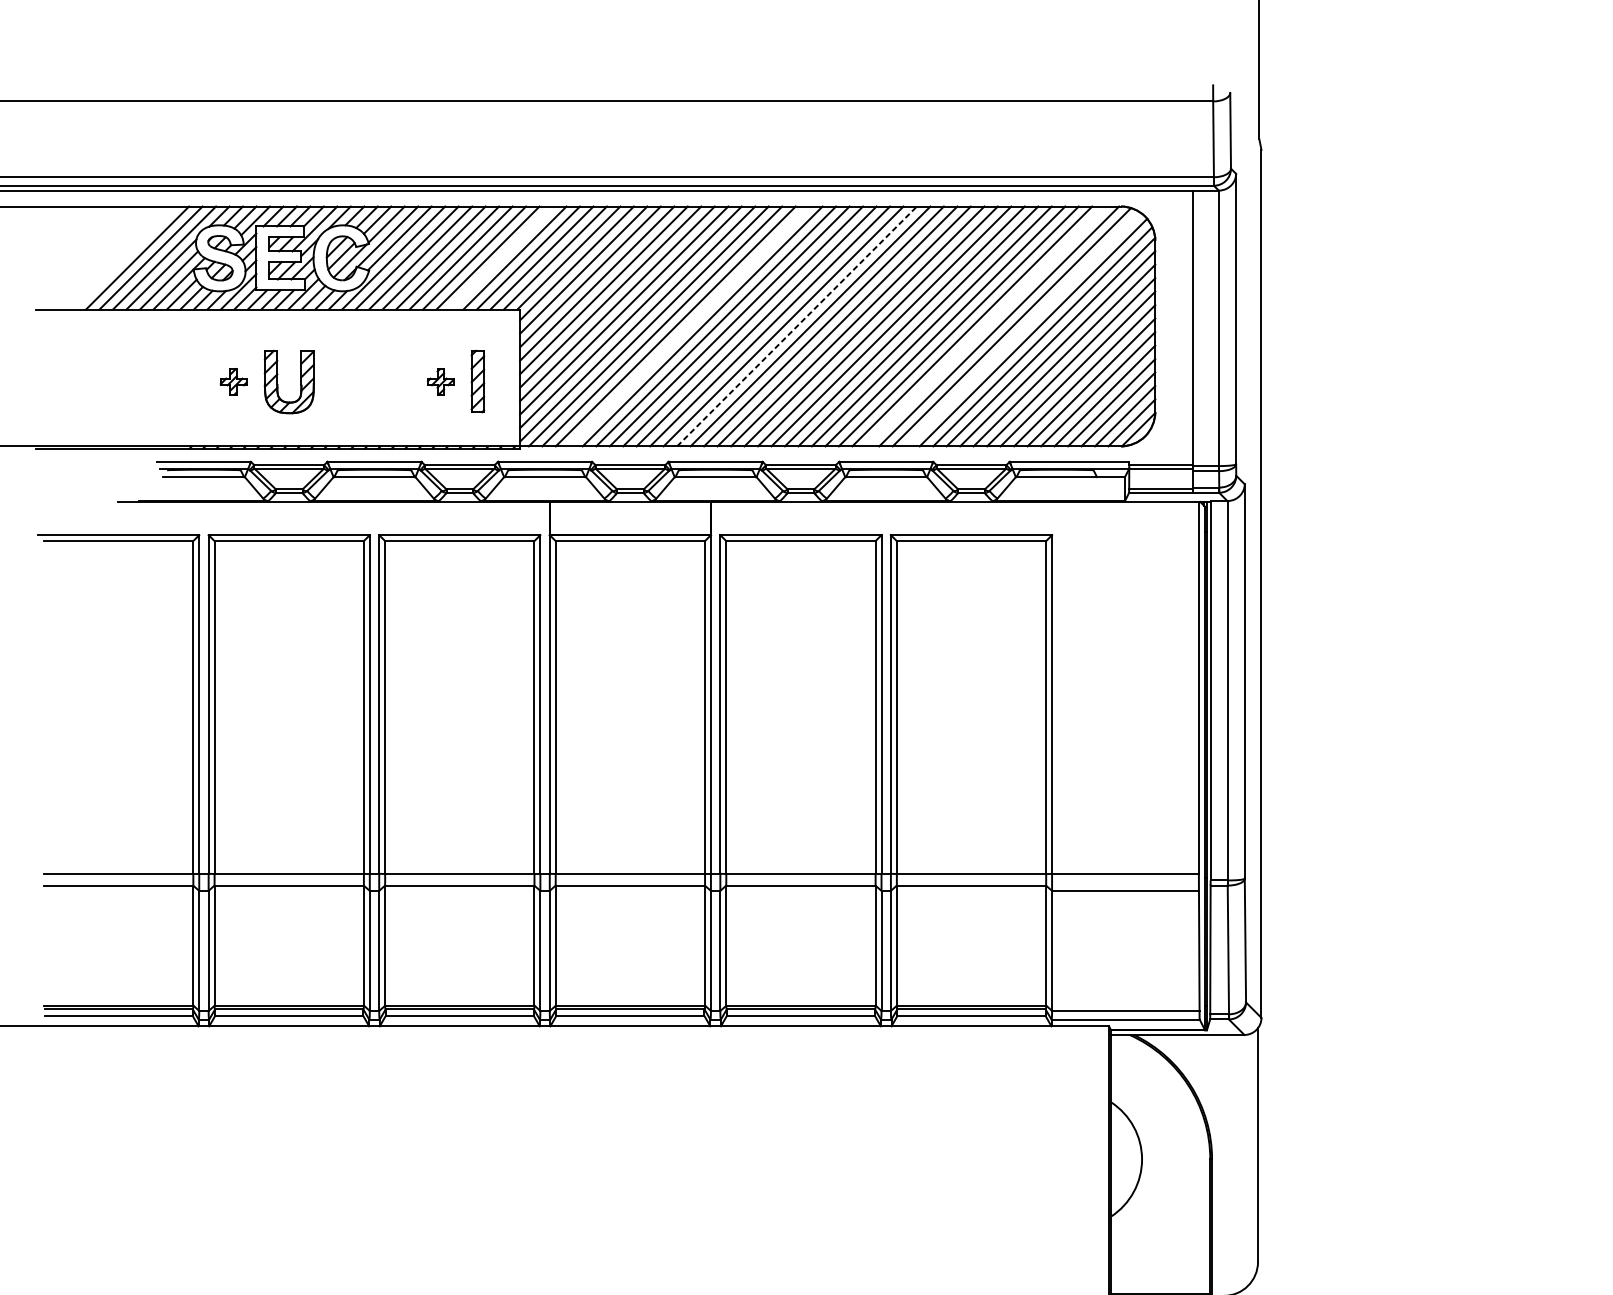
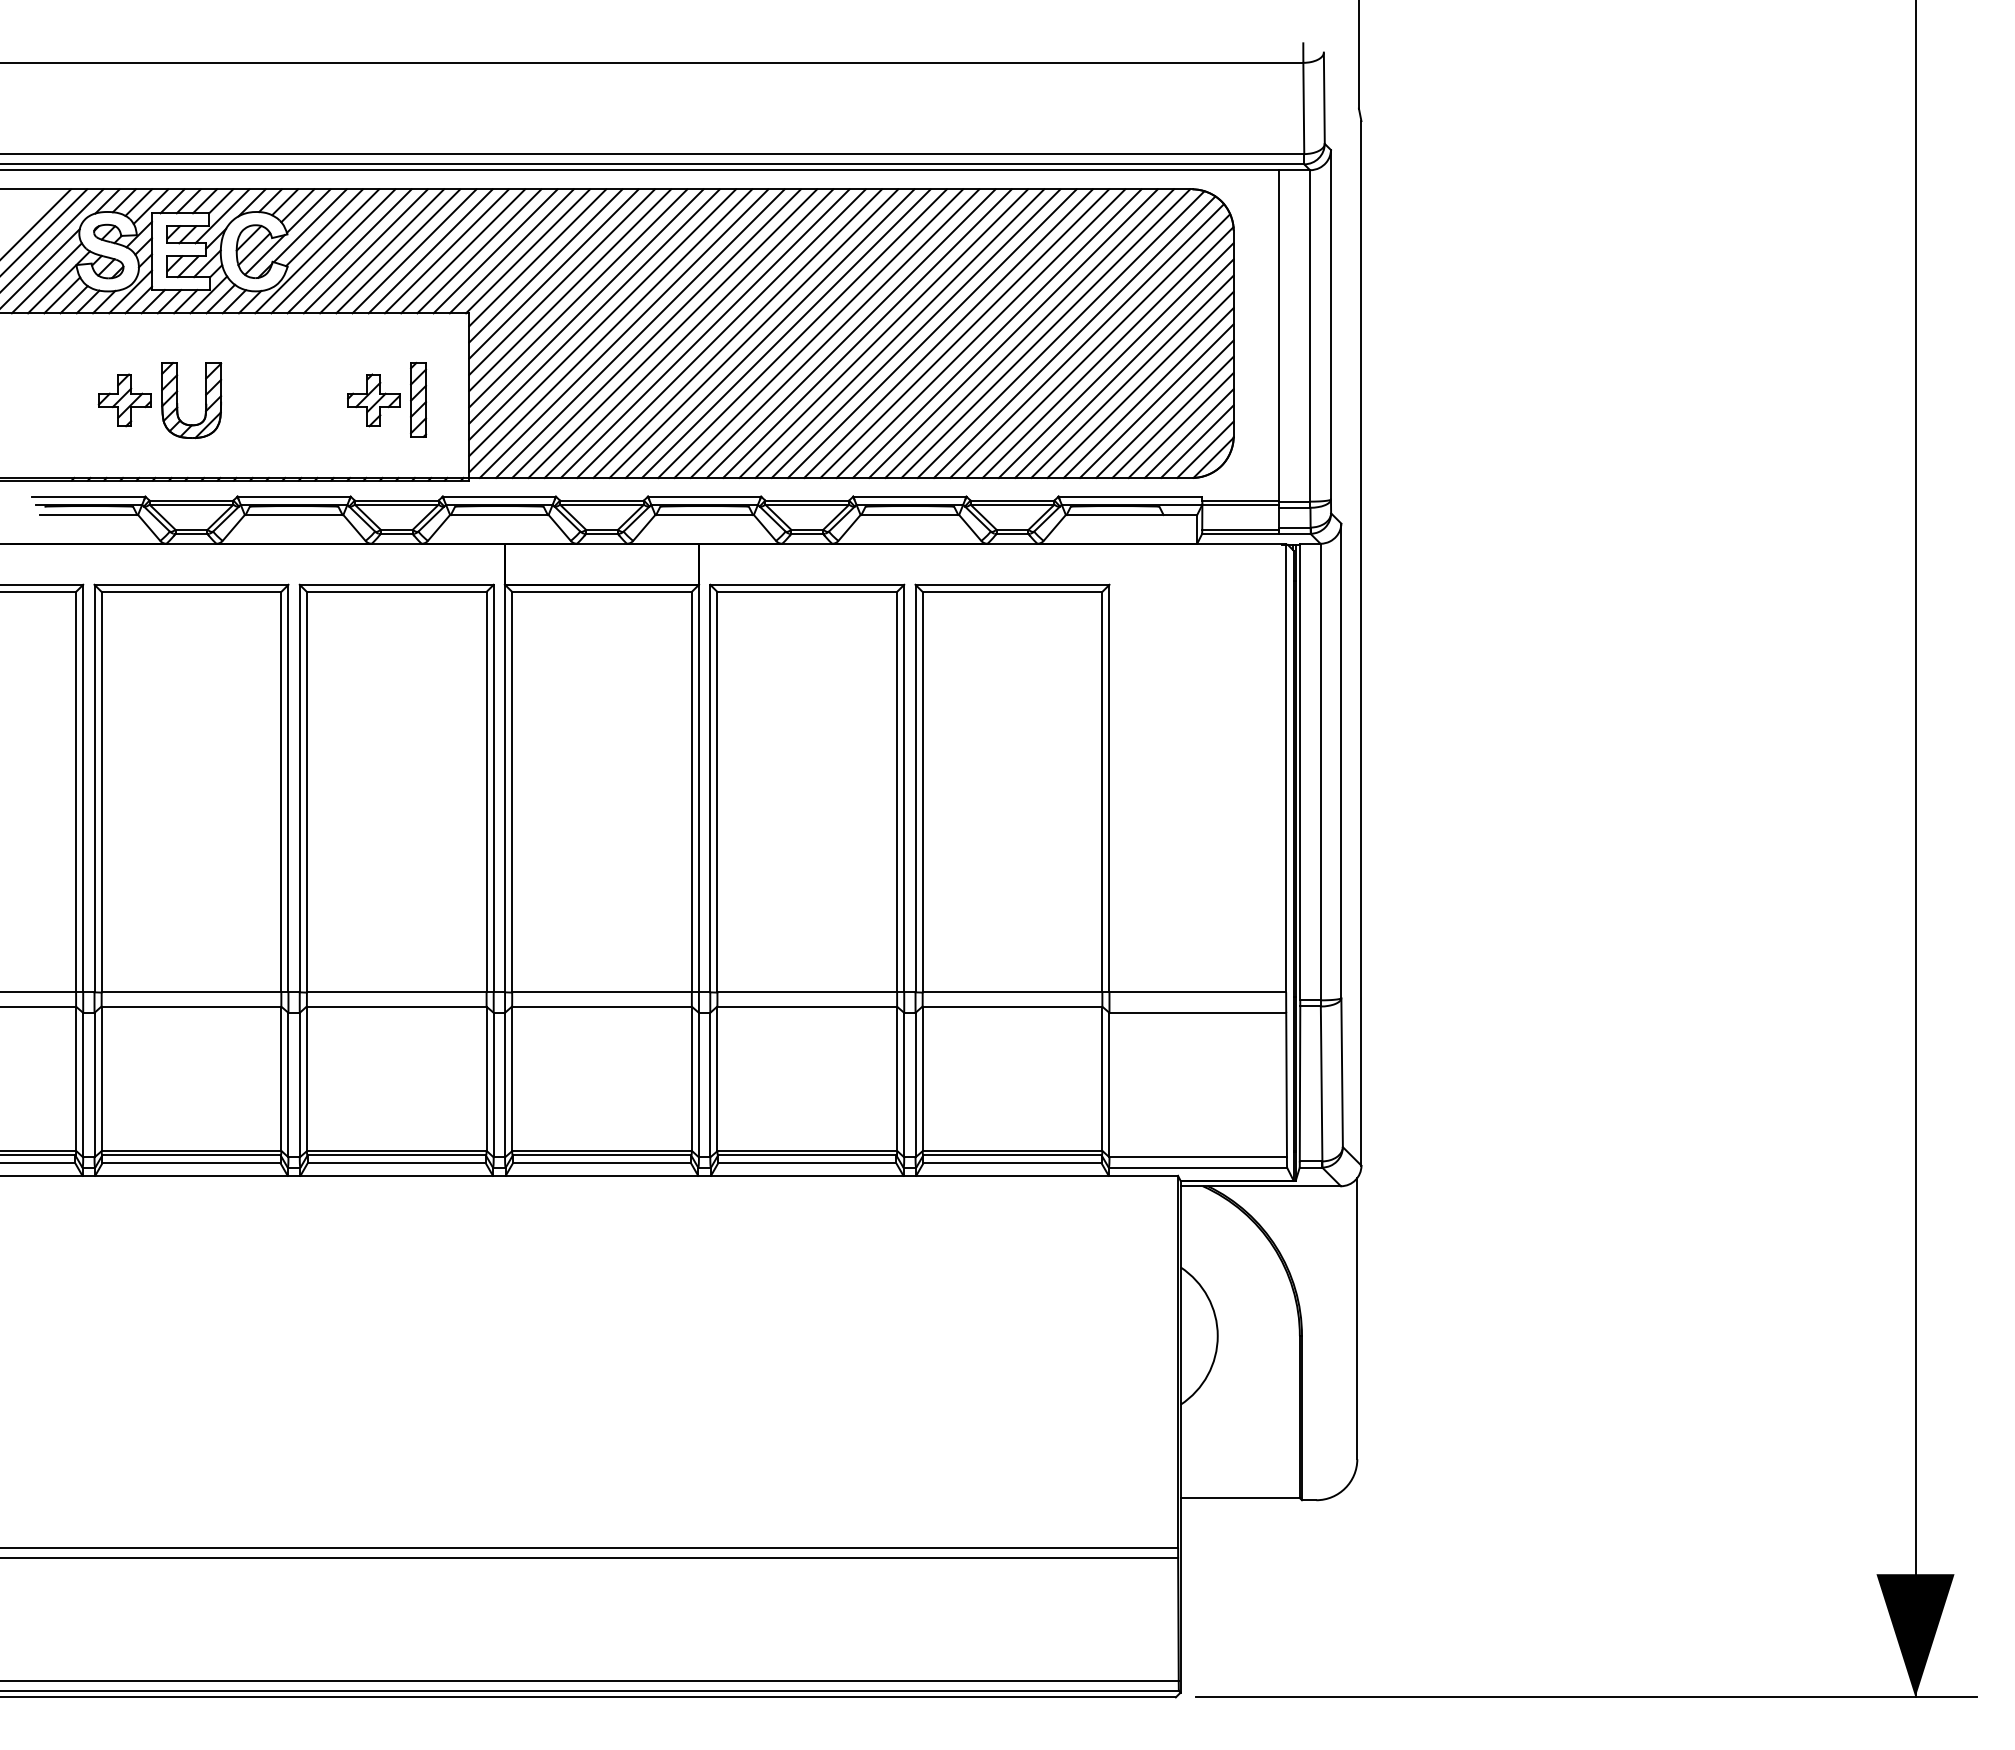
line: (501, 258) -> (446, 251), added
line: (688, 326) -> (672, 333), added
line: (796, 326) -> (802, 333), dashed -> solid
line: (985, 326) -> (1029, 333), added
line: (1023, 328) -> (1074, 336), added
part: (233, 382) -> (124, 400), size x1.67
part: (440, 382) -> (373, 400), size x1.67

